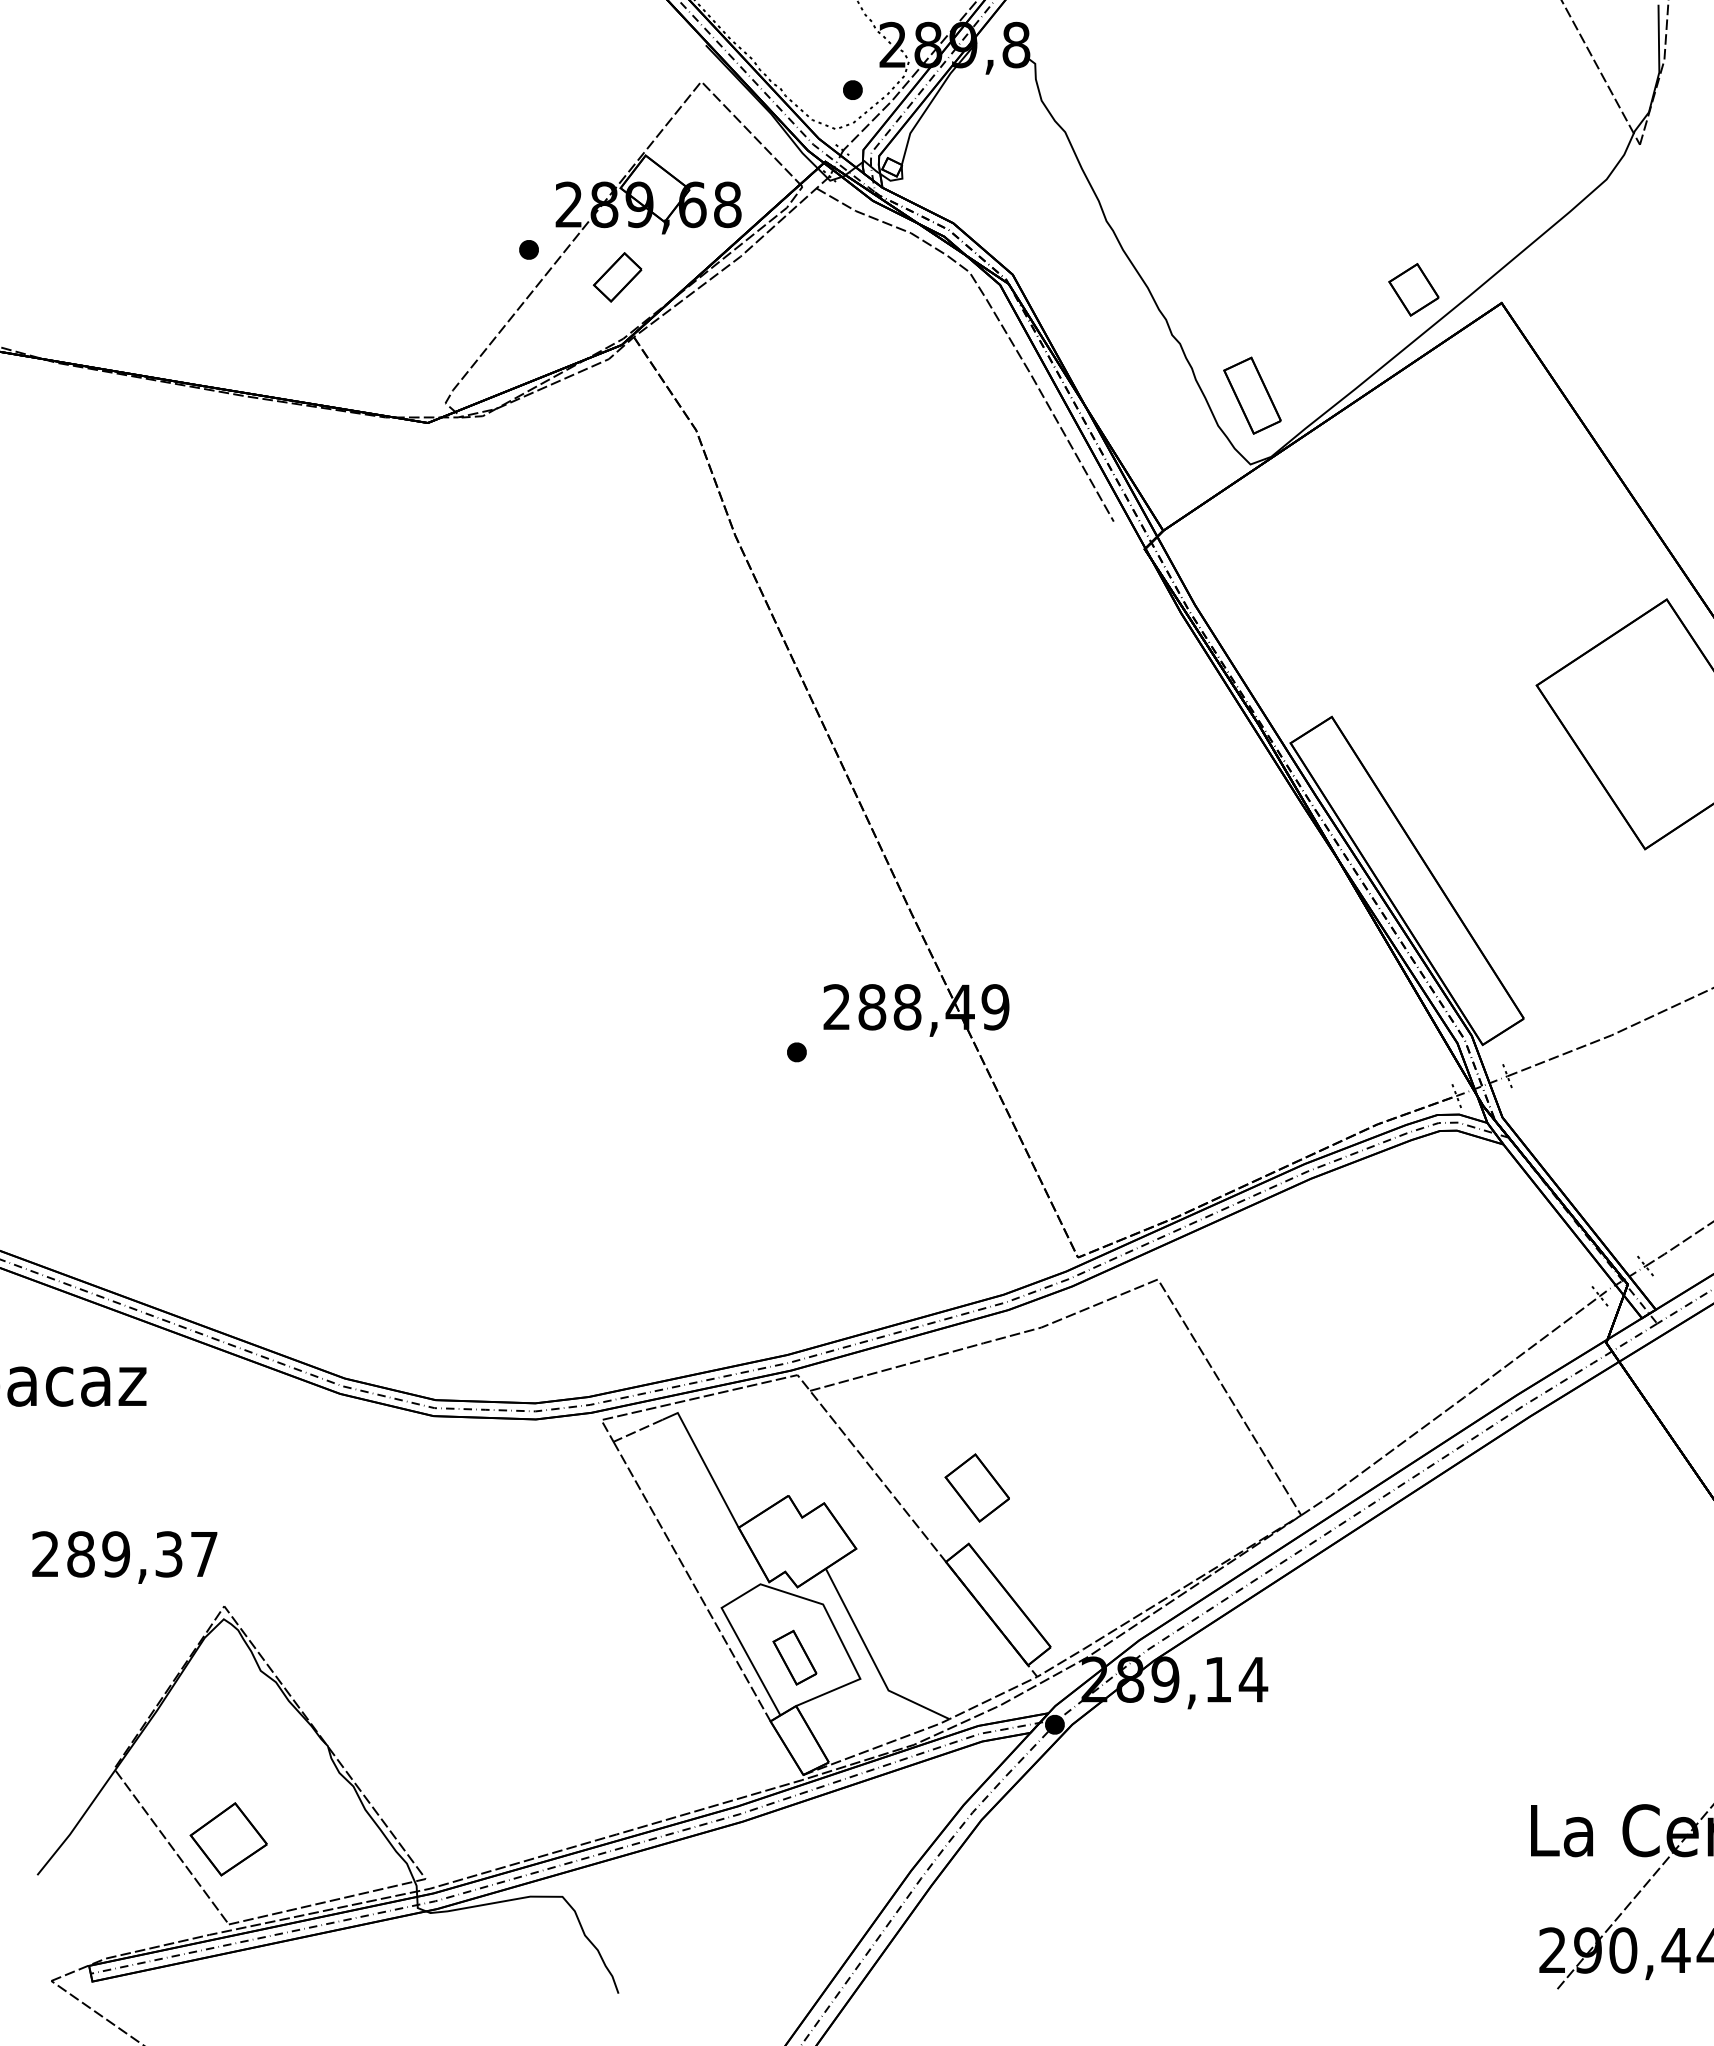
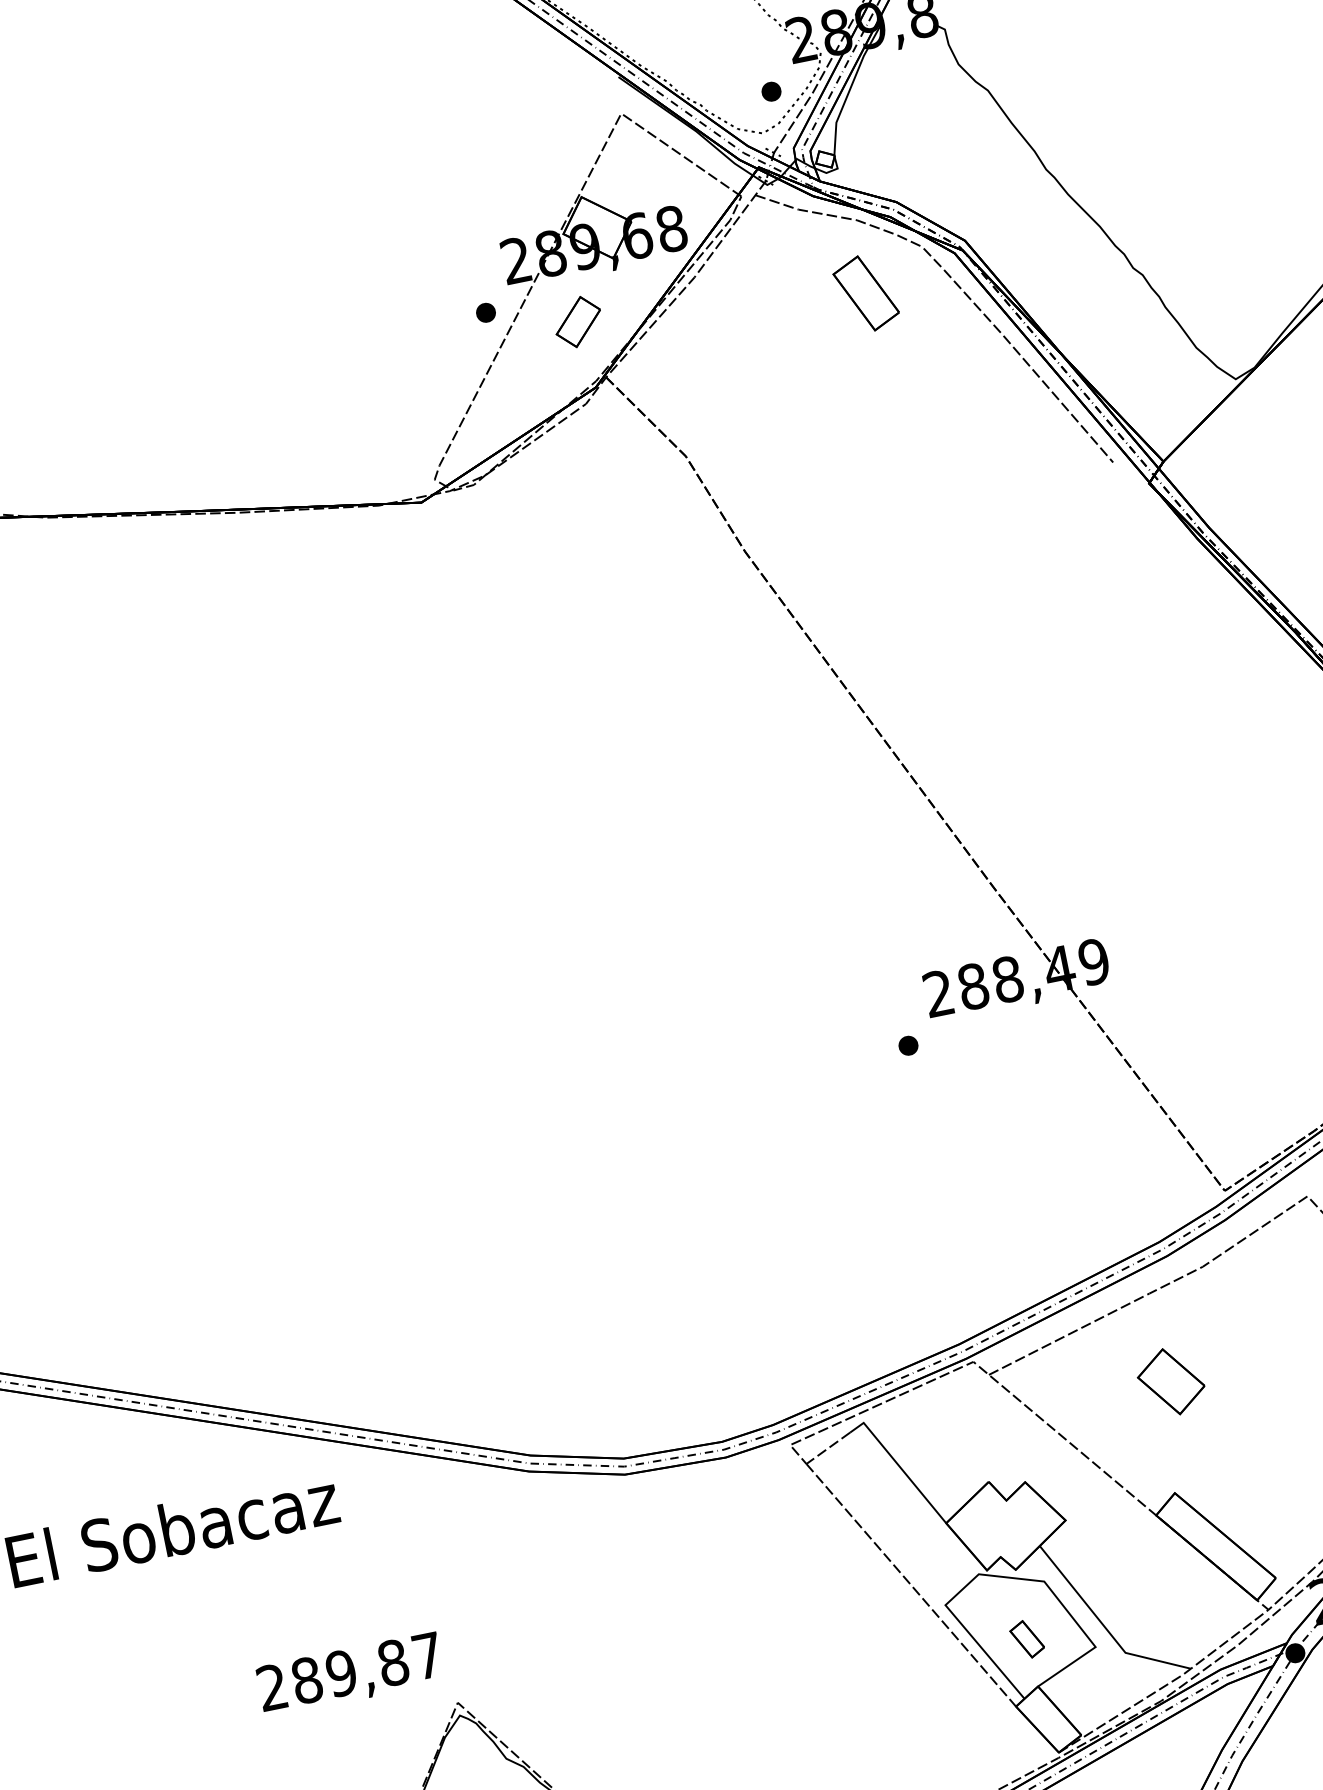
part: (1252, 395) -> (866, 293), moved
part: (976, 1487) -> (1170, 1381), moved
text: (168, 1554) -> (392, 1663), 289,37 -> 289,87
part: (794, 1657) -> (1026, 1639), size x0.7

